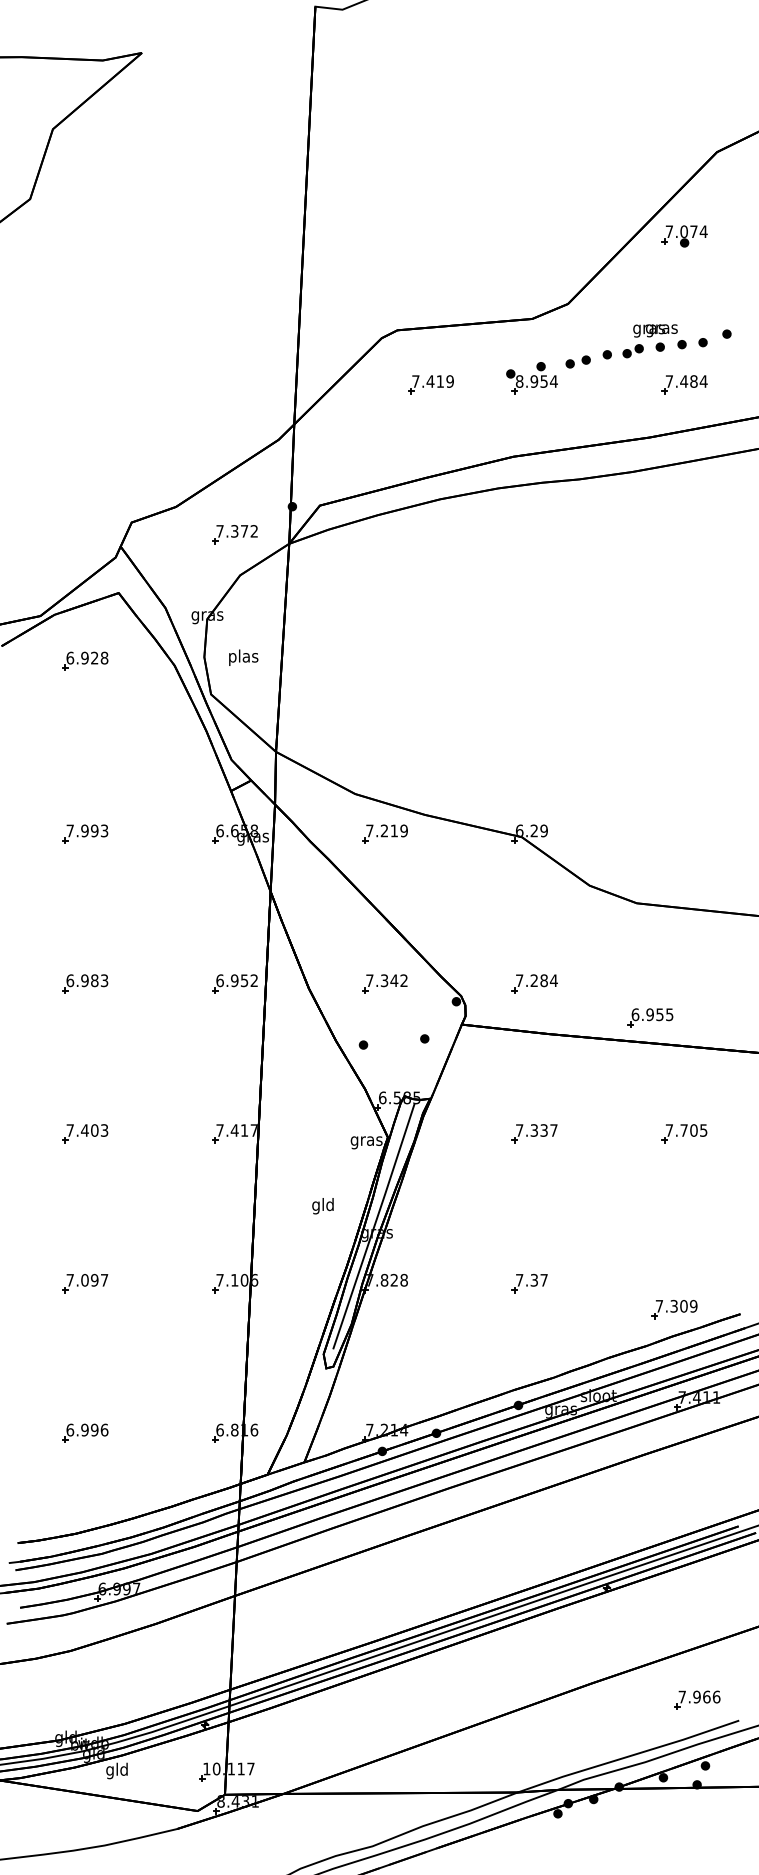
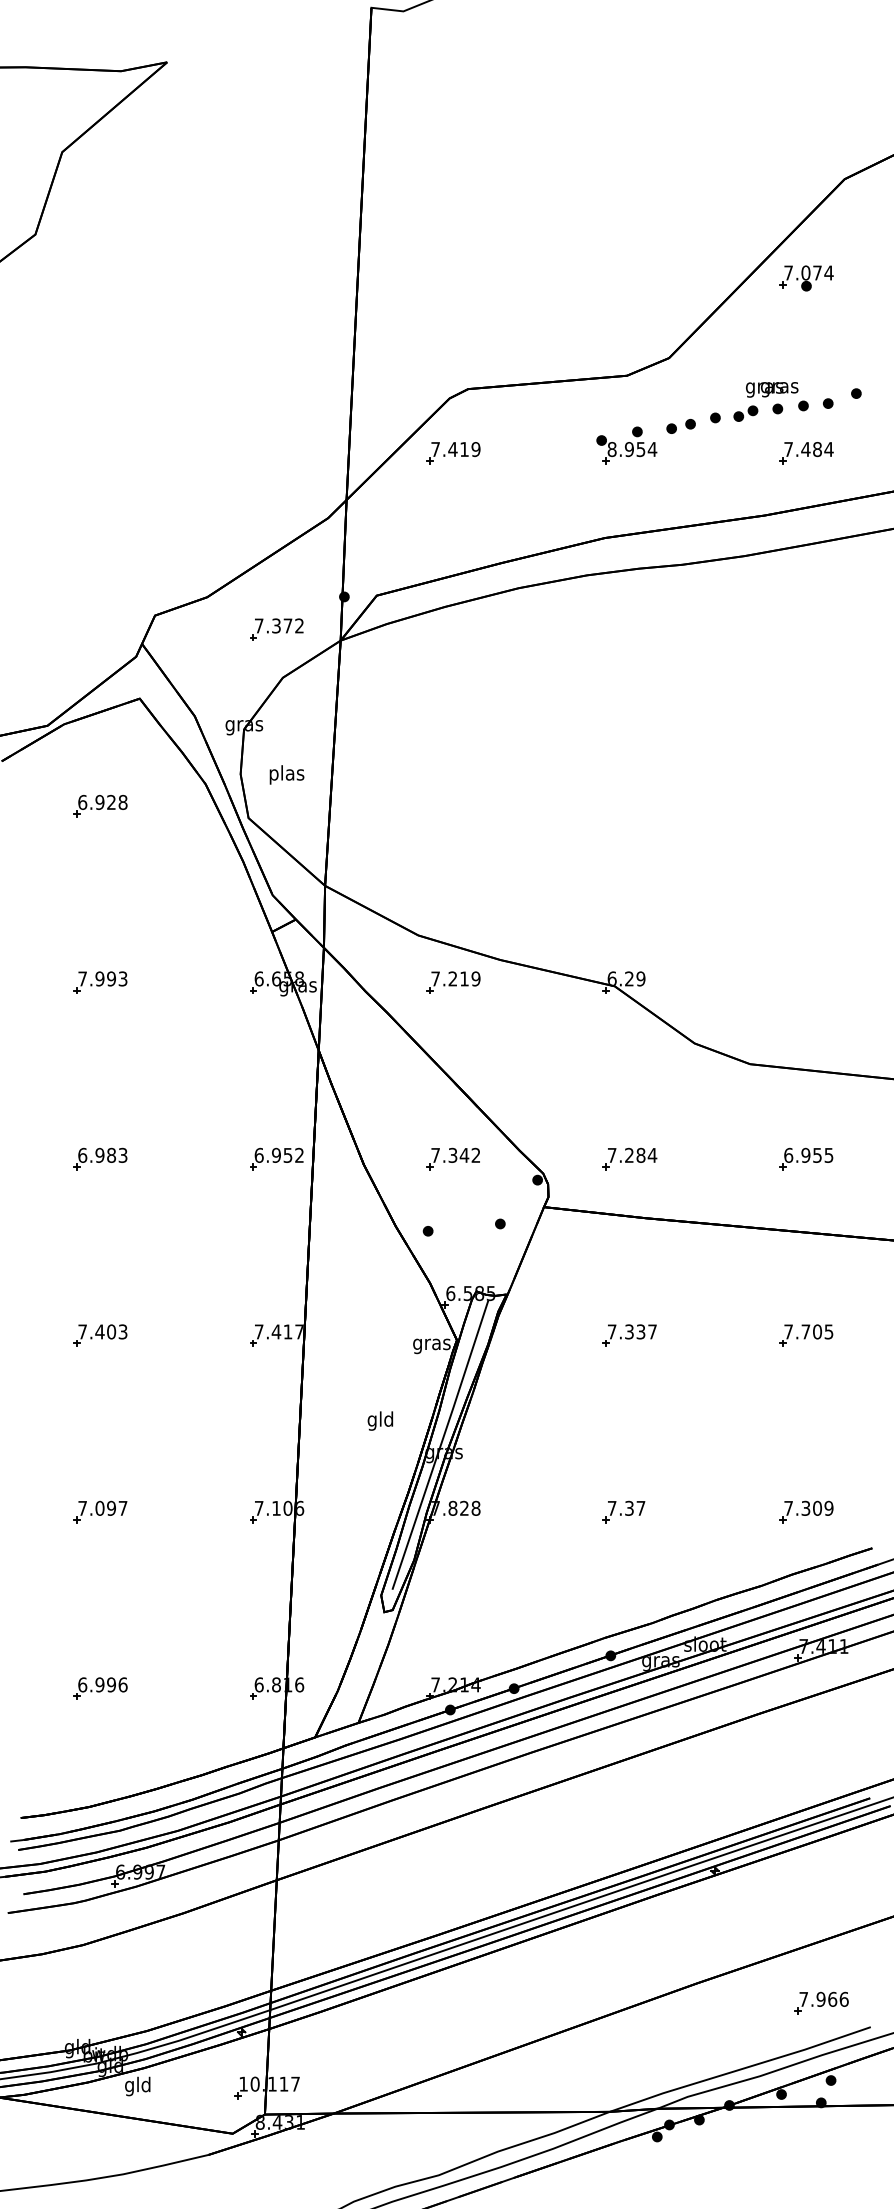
part: (430, 384) -> (452, 452), moved
part: (85, 660) -> (100, 805), moved
part: (650, 1017) -> (806, 1158), moved
part: (674, 1309) -> (806, 1512), moved

